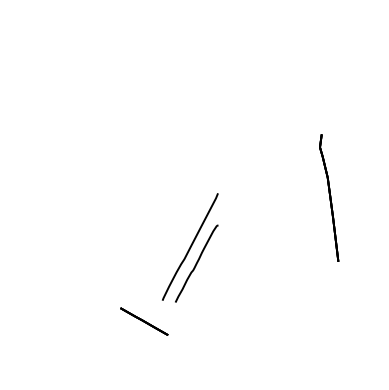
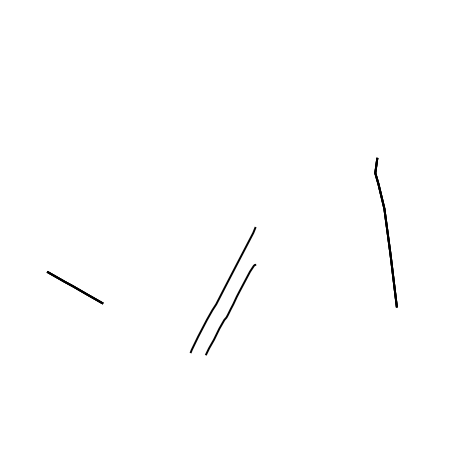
line: (143, 321) -> (74, 287), moved

